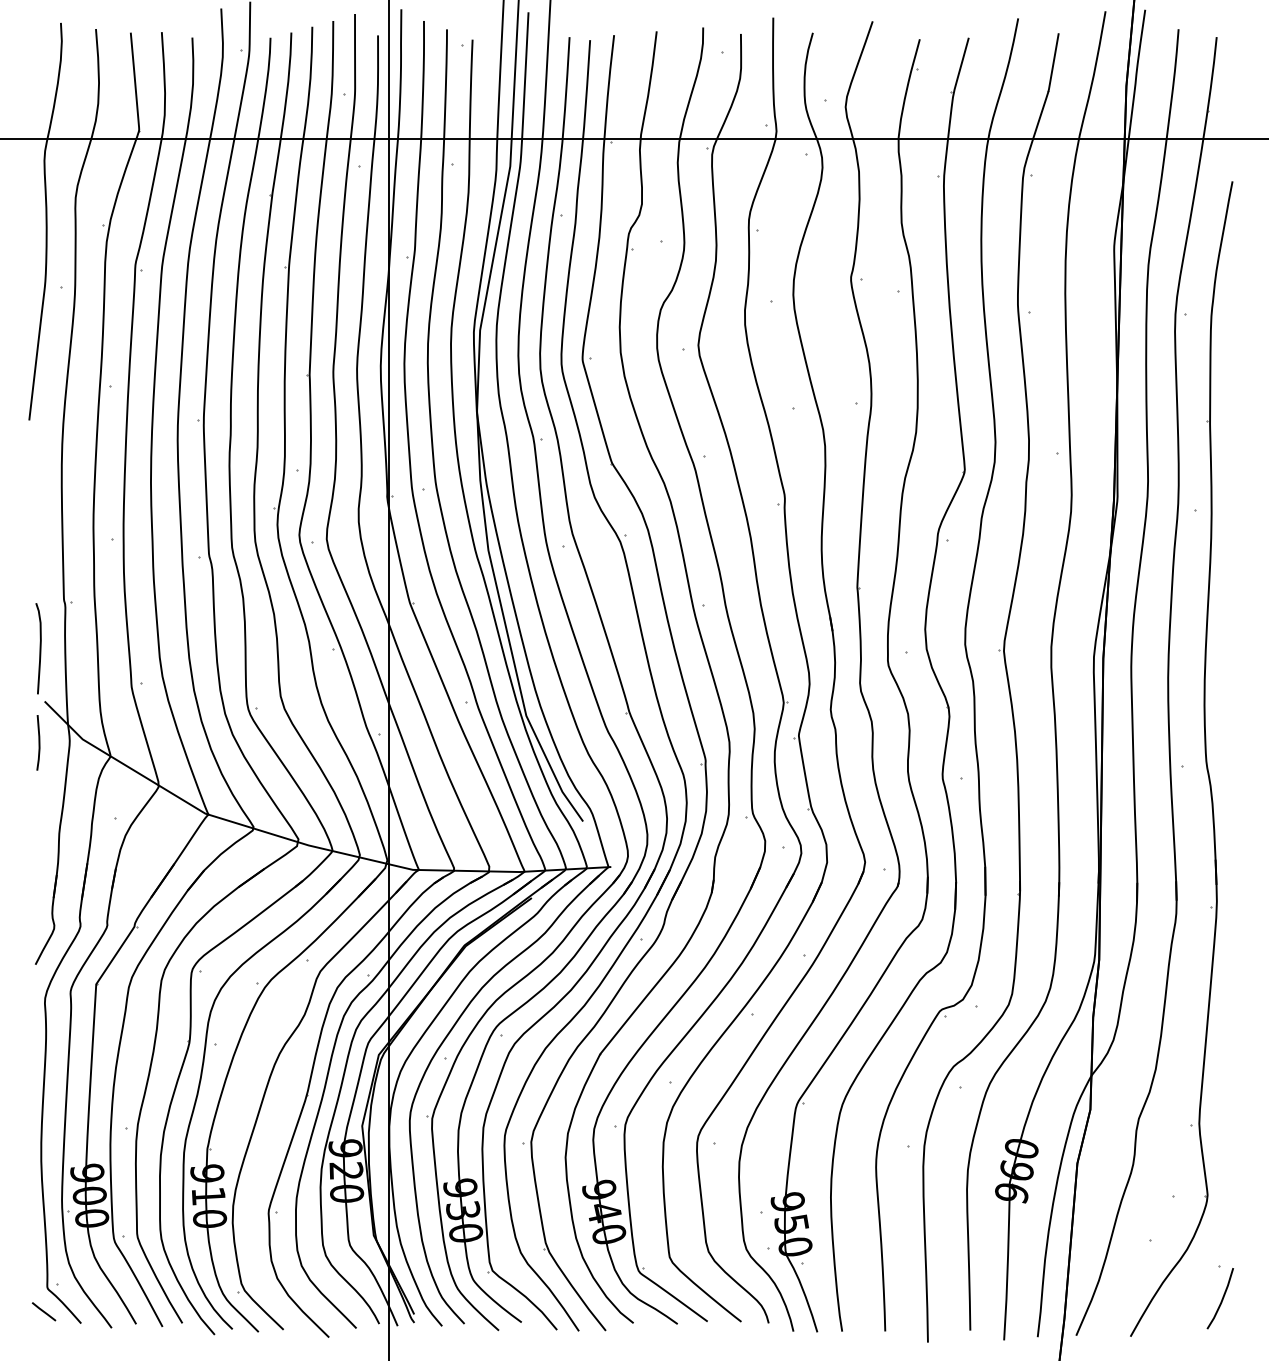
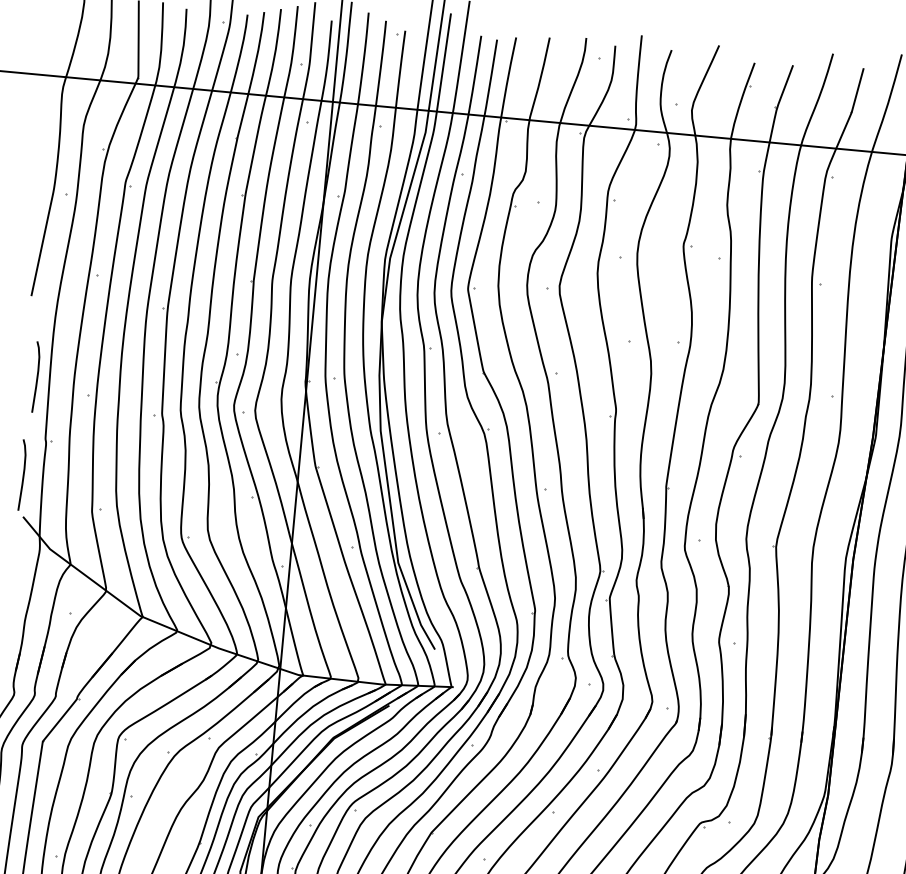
curve: (45, 522) -> (36, 377), added
line: (38, 742) -> (15, 548), removed

